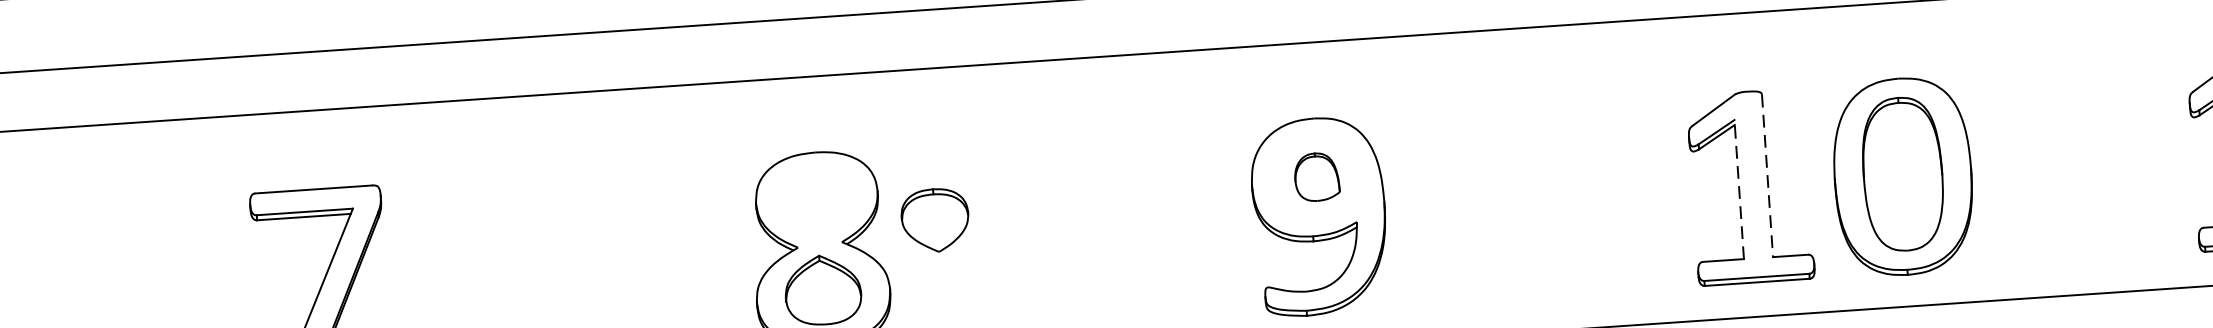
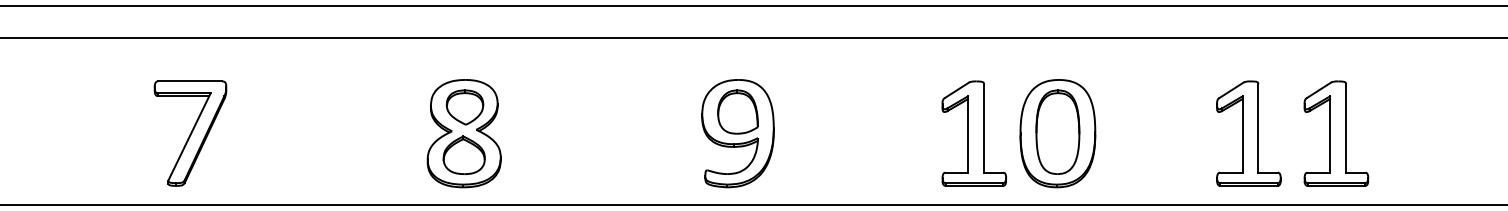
part: (1316, 176) -> (737, 111), size x1.67
line: (1766, 176) -> (983, 128), dashed -> solid
line: (1738, 189) -> (967, 134), dashed -> solid
part: (934, 220) -> (464, 107), moved

